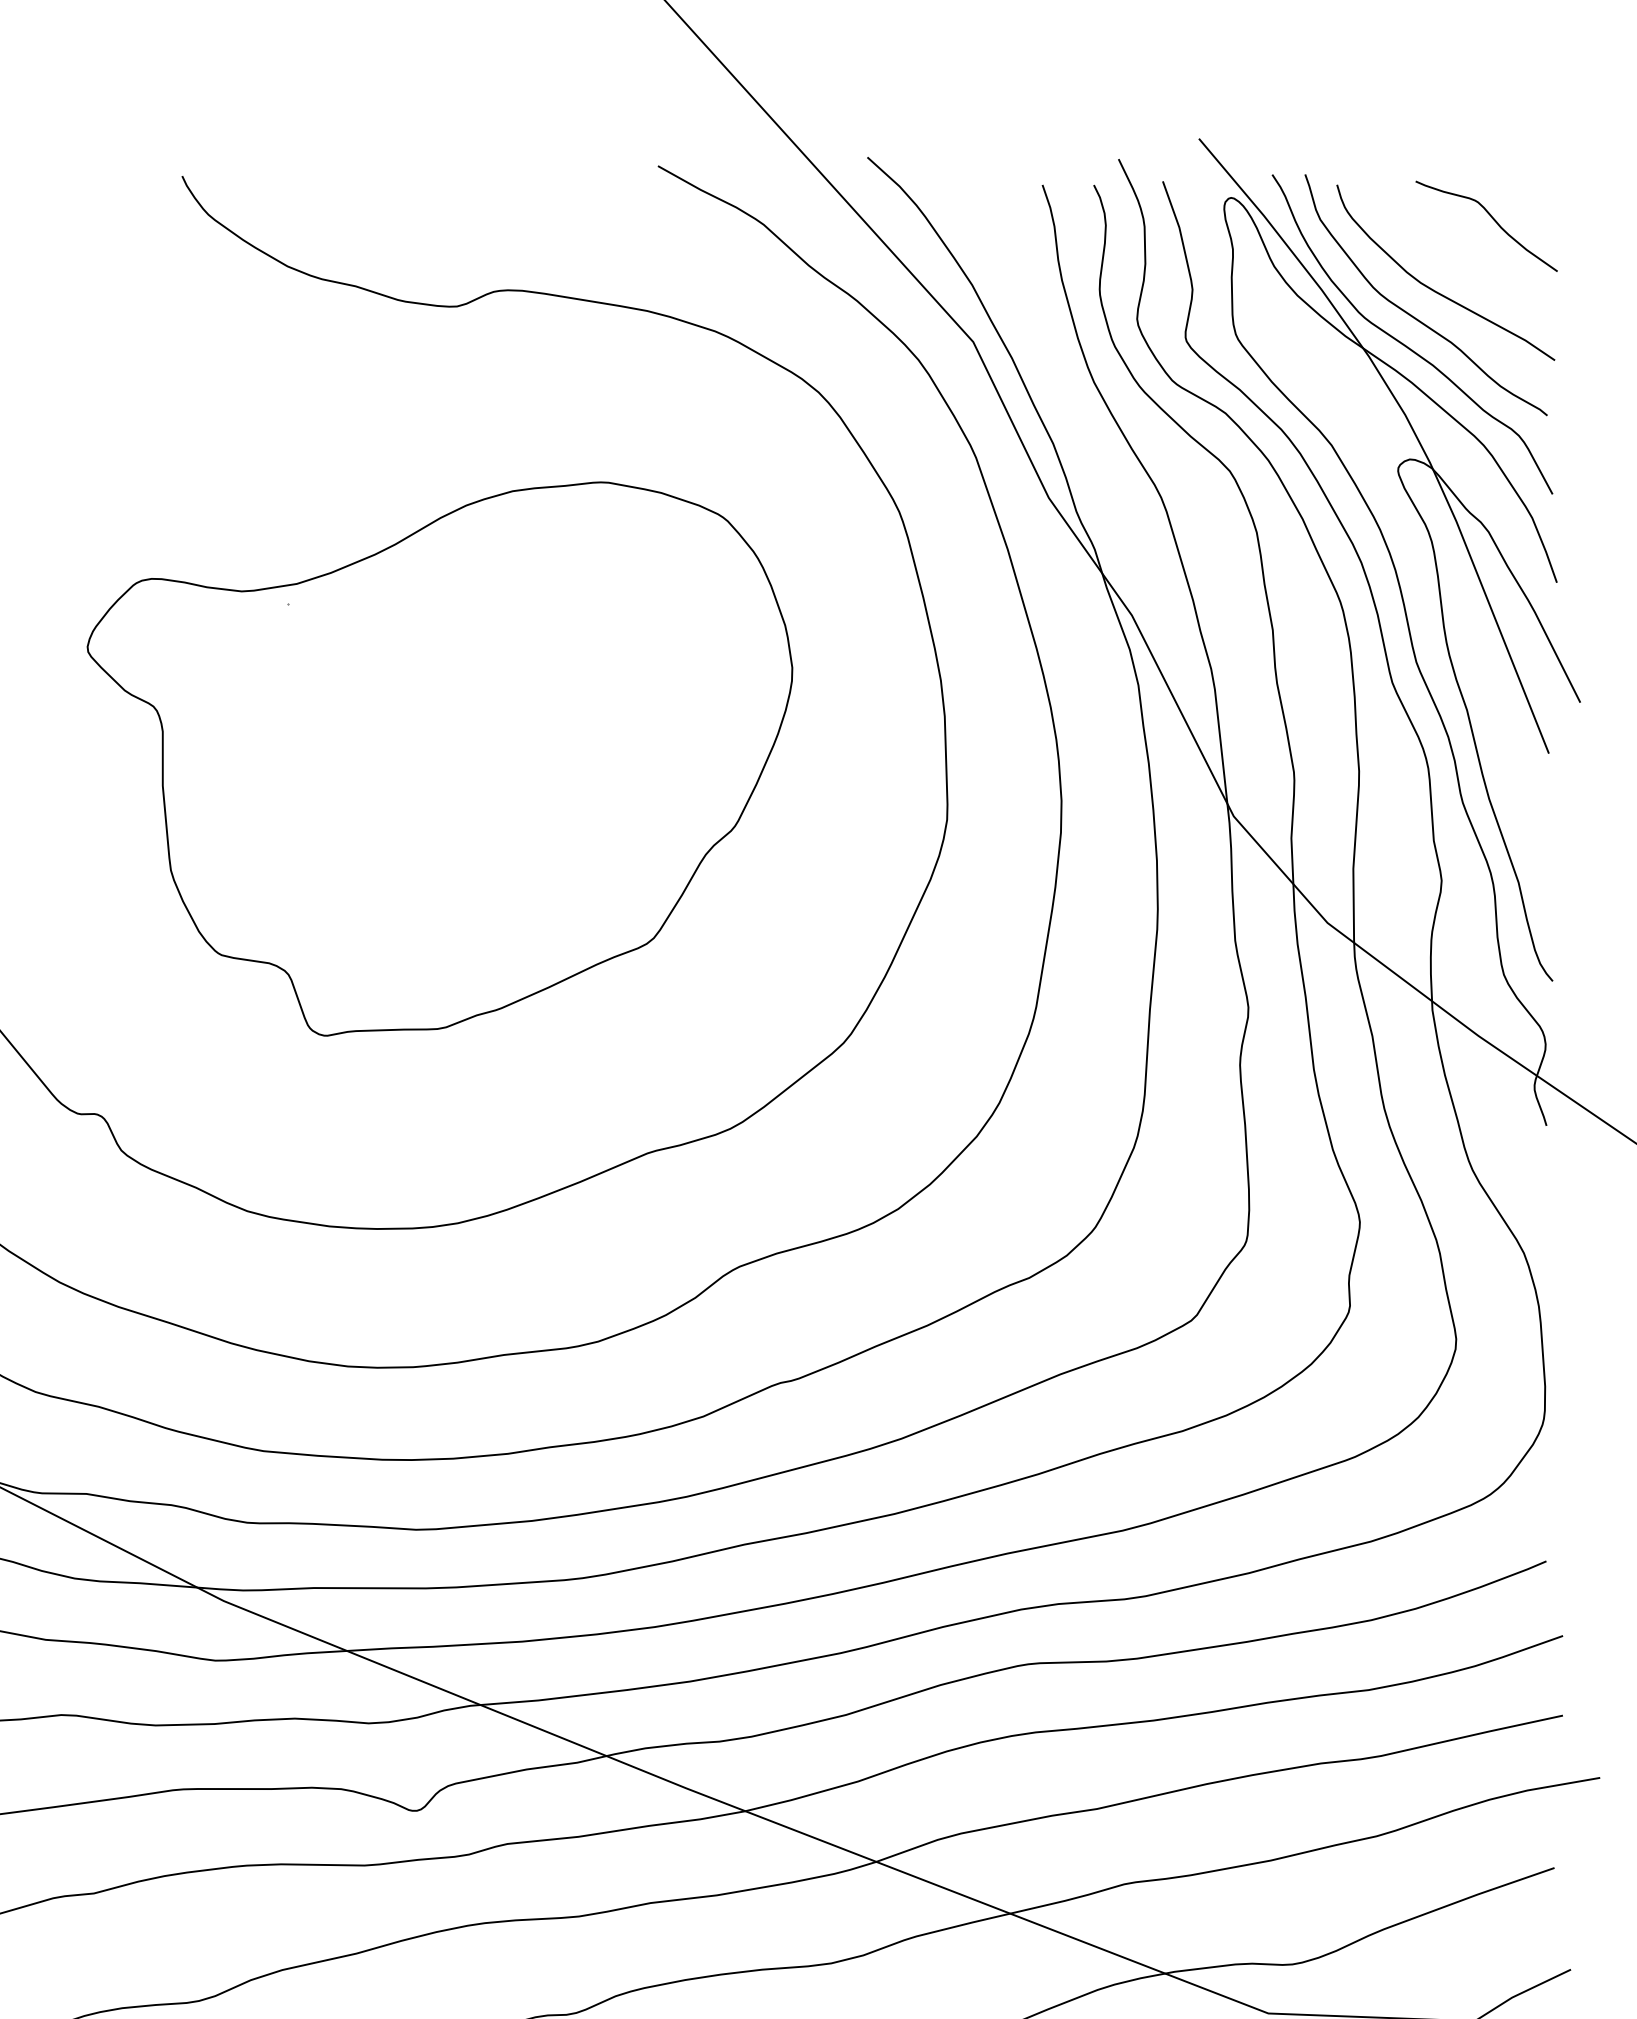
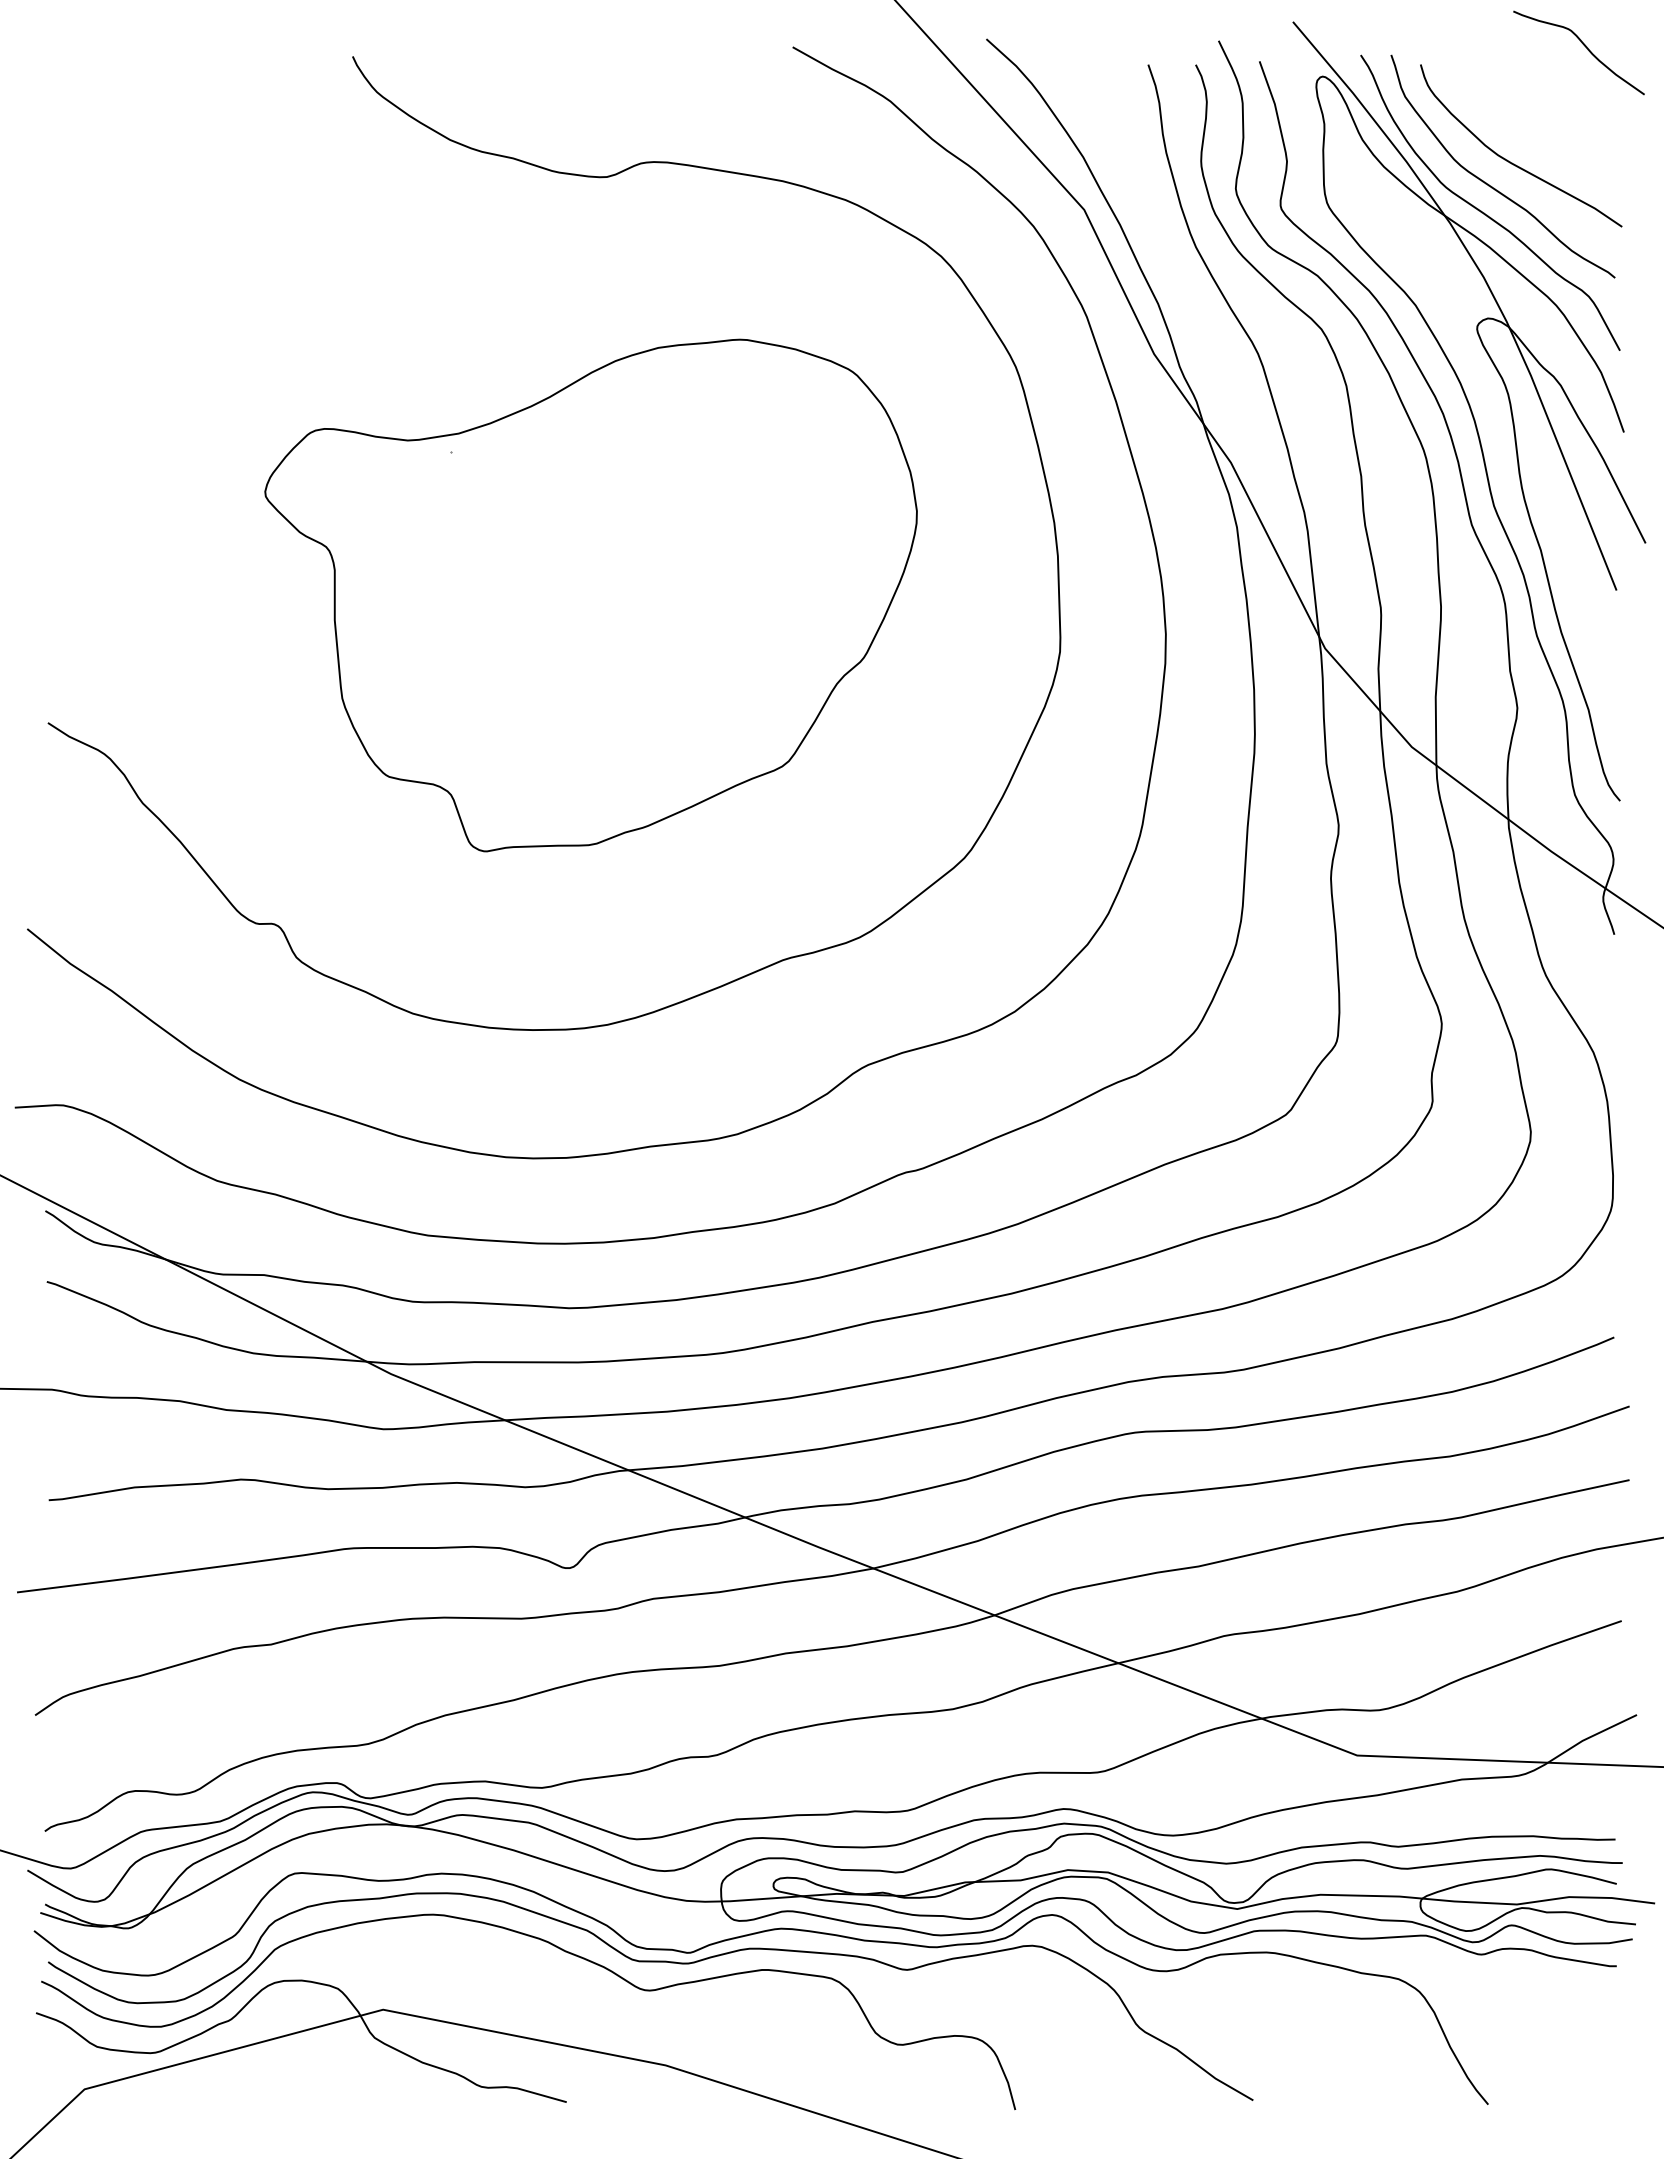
curve: (1492, 219) -> (1584, 46), moved

